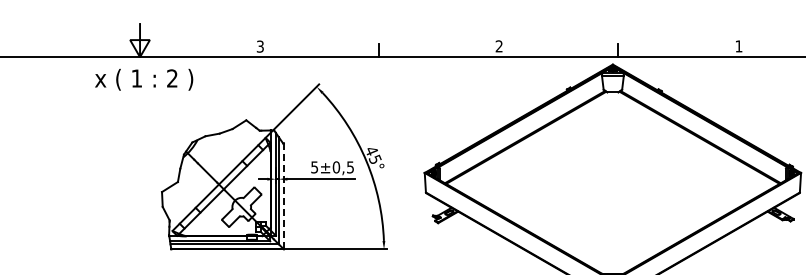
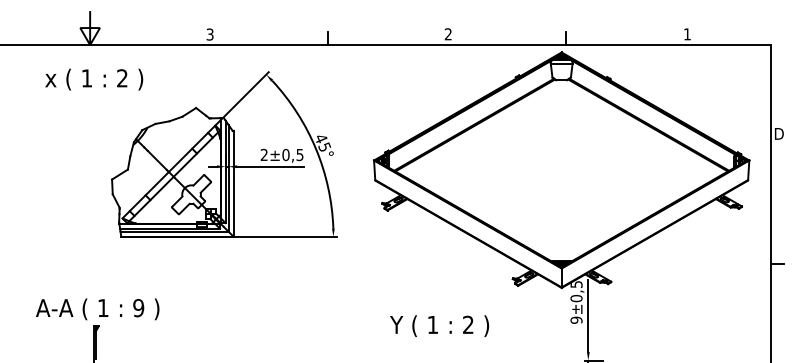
text: (144, 79) -> (94, 79), moved
text: (313, 166) -> (263, 154), 5 -> 2
line: (283, 195) -> (233, 183), dashed -> solid

